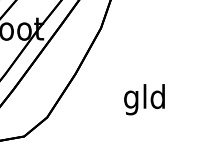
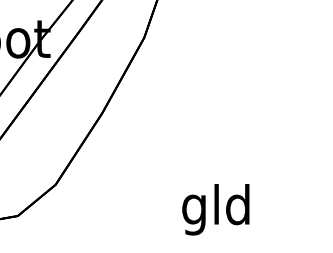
text: (144, 99) -> (215, 209), moved

